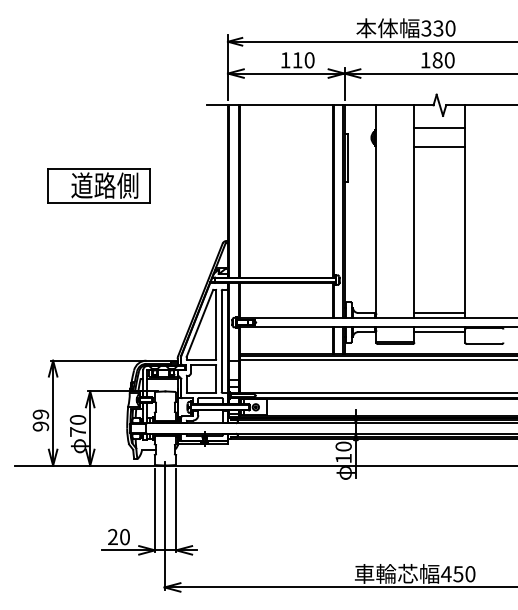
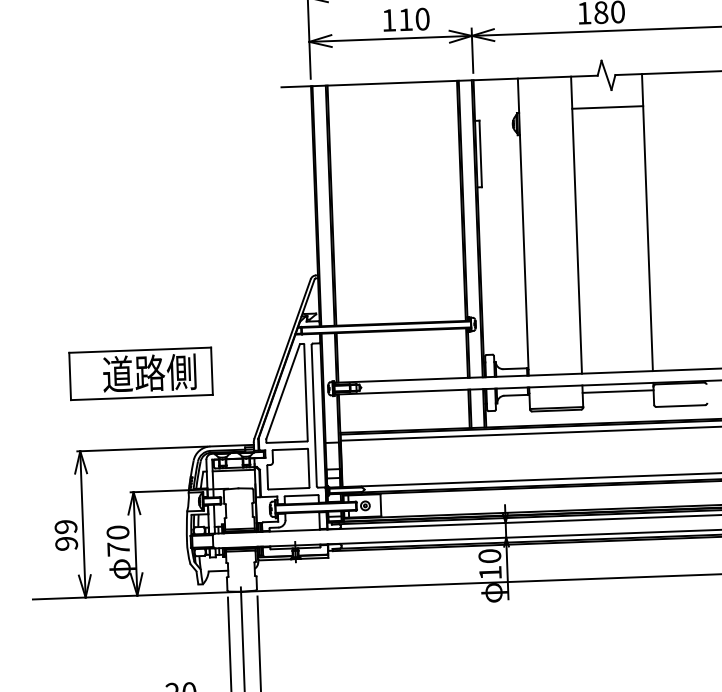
line: (439, 147) -> (608, 134), removed
part: (98, 185) -> (140, 373), moved
line: (439, 313) -> (616, 365), removed

